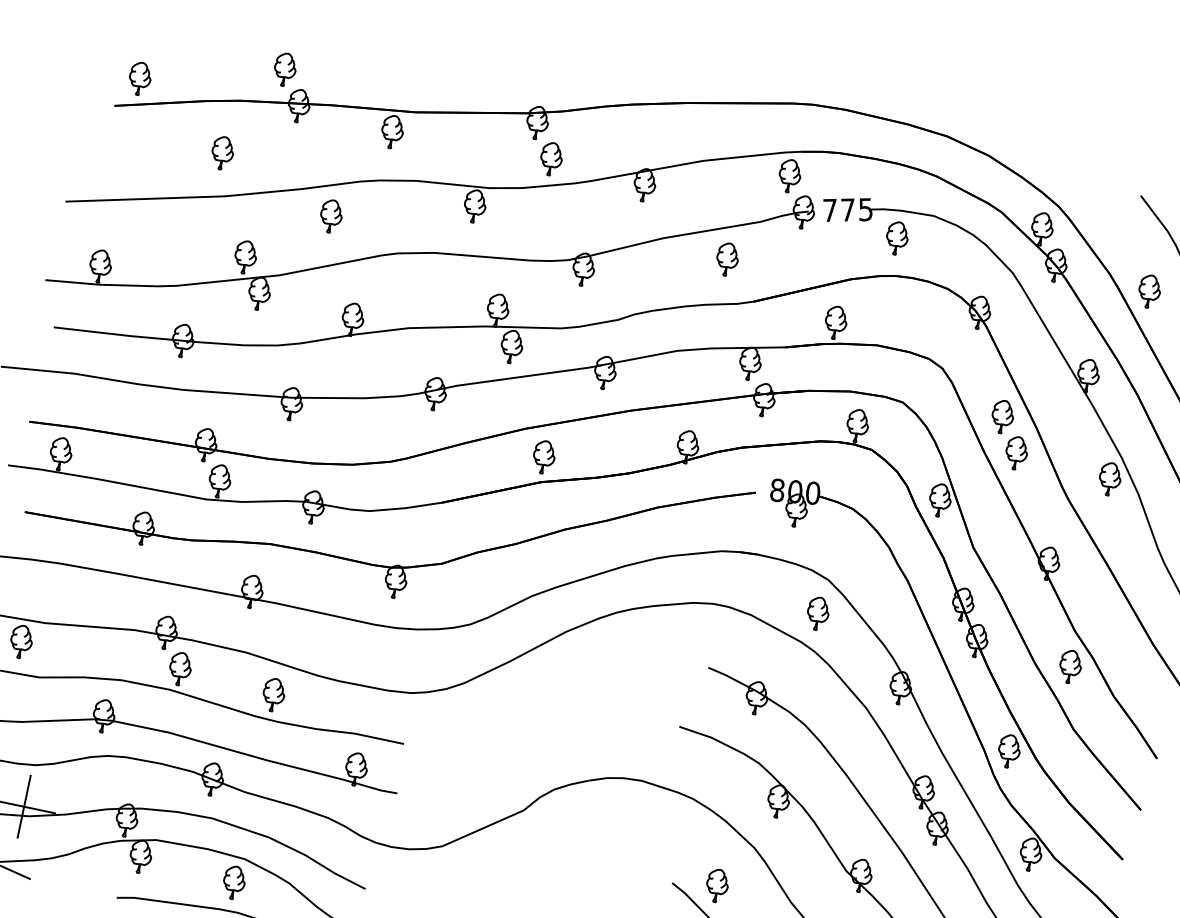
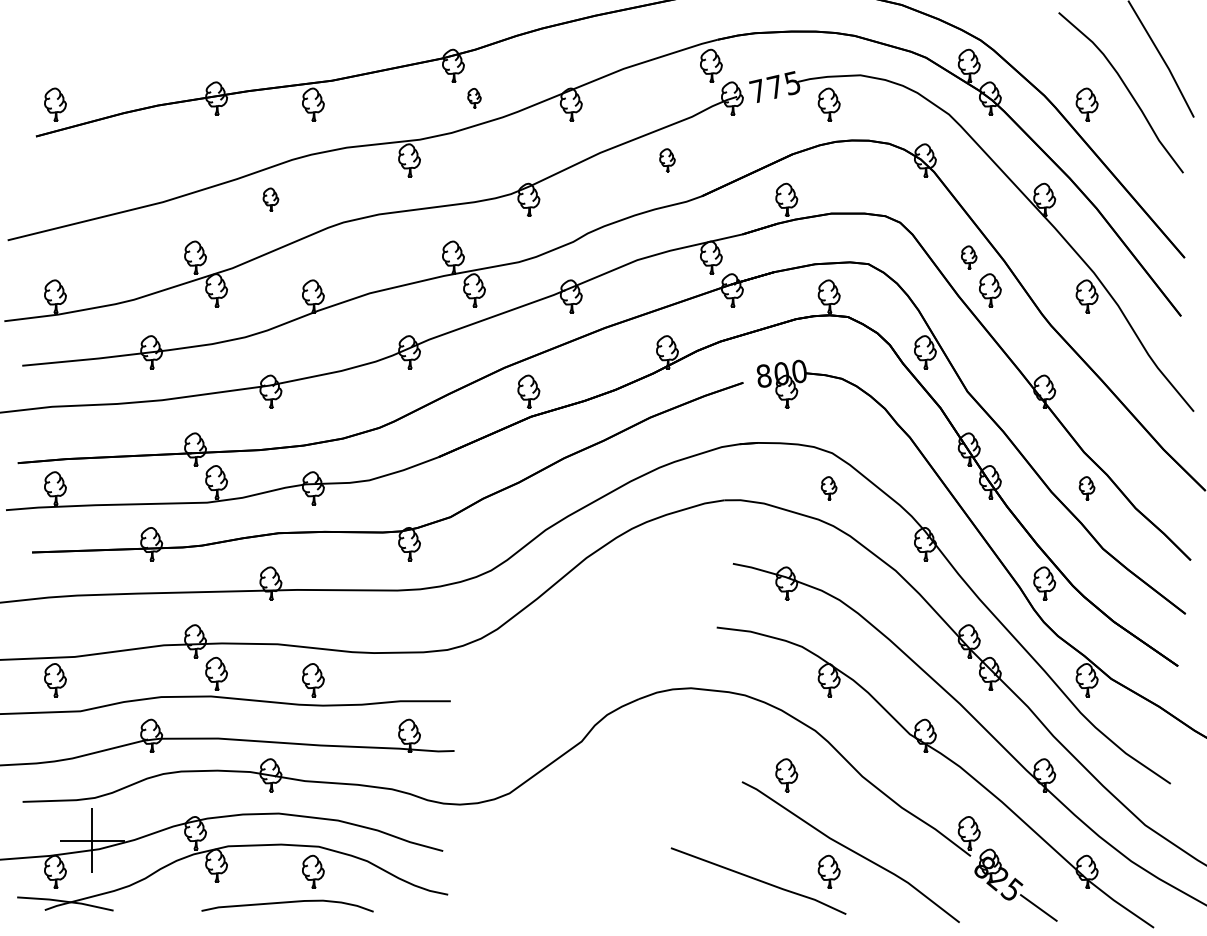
part: (285, 69) -> (195, 65), removed
part: (222, 153) -> (151, 160), removed
part: (551, 159) -> (474, 98), size x0.6
part: (330, 215) -> (270, 199), size x0.7
part: (727, 259) -> (667, 160), size x0.7
part: (1001, 416) -> (968, 257), size x0.7
part: (817, 613) -> (828, 488), size x0.7
part: (1069, 666) -> (1086, 488), size x0.7

